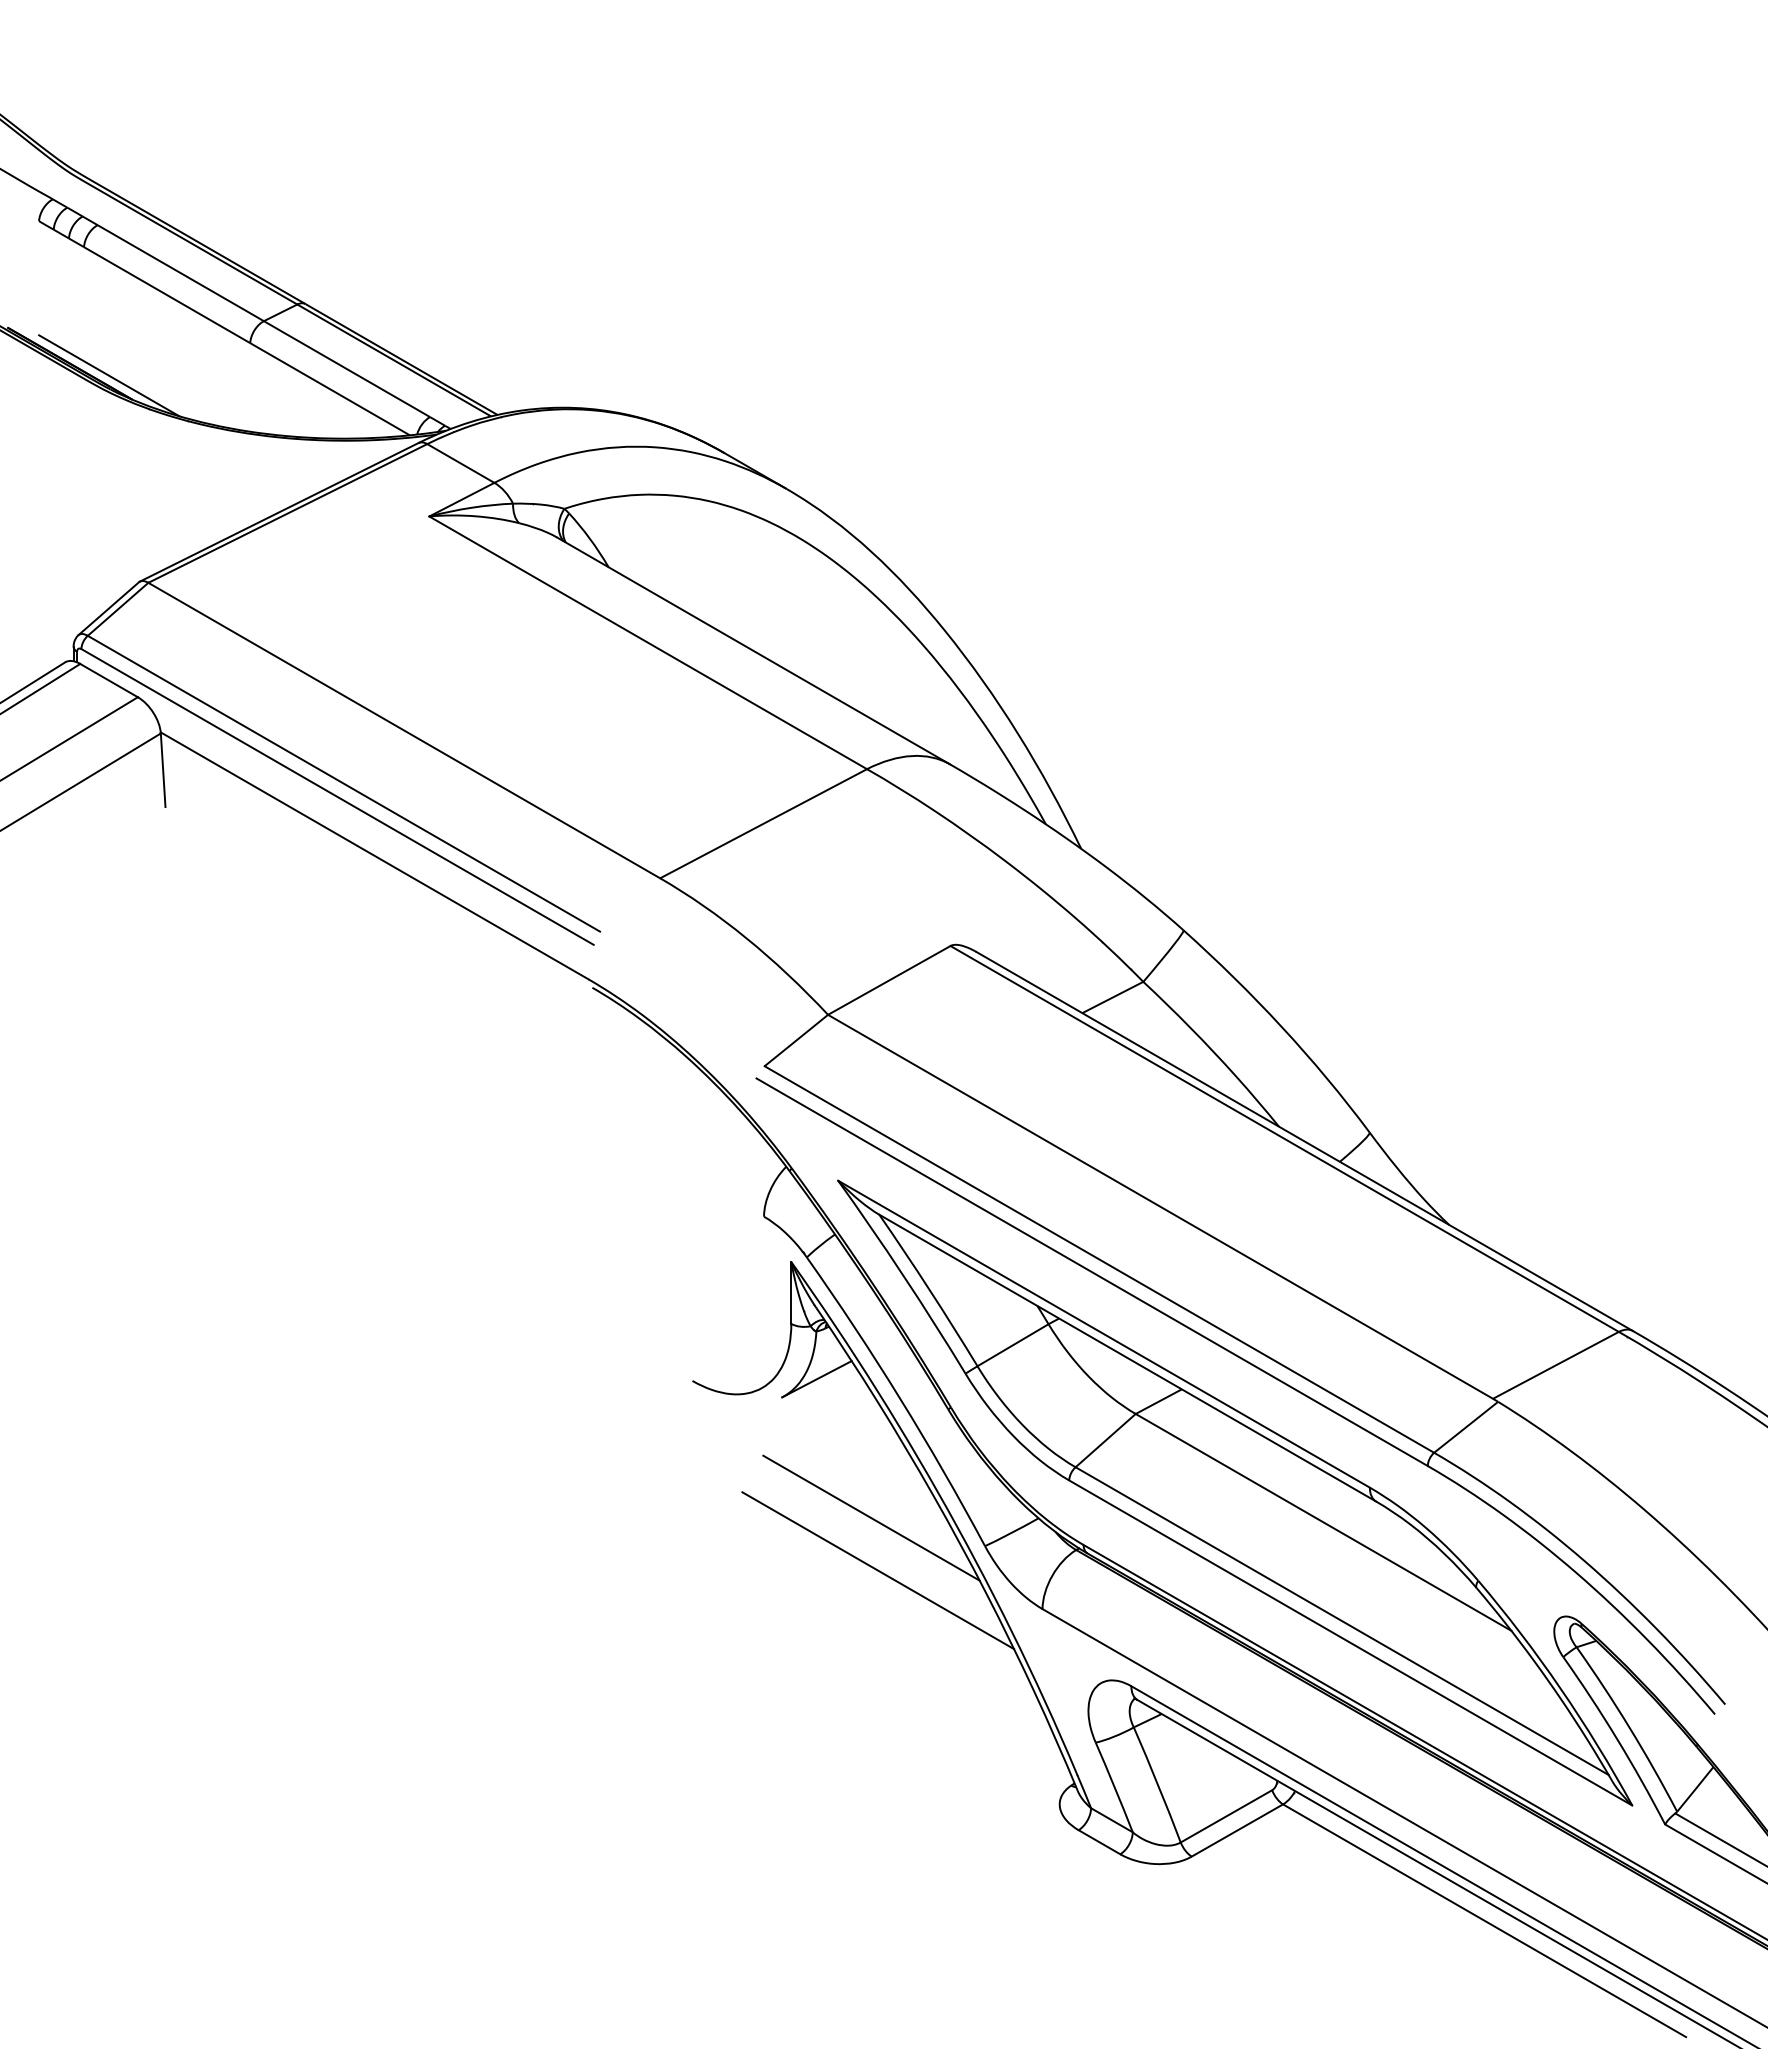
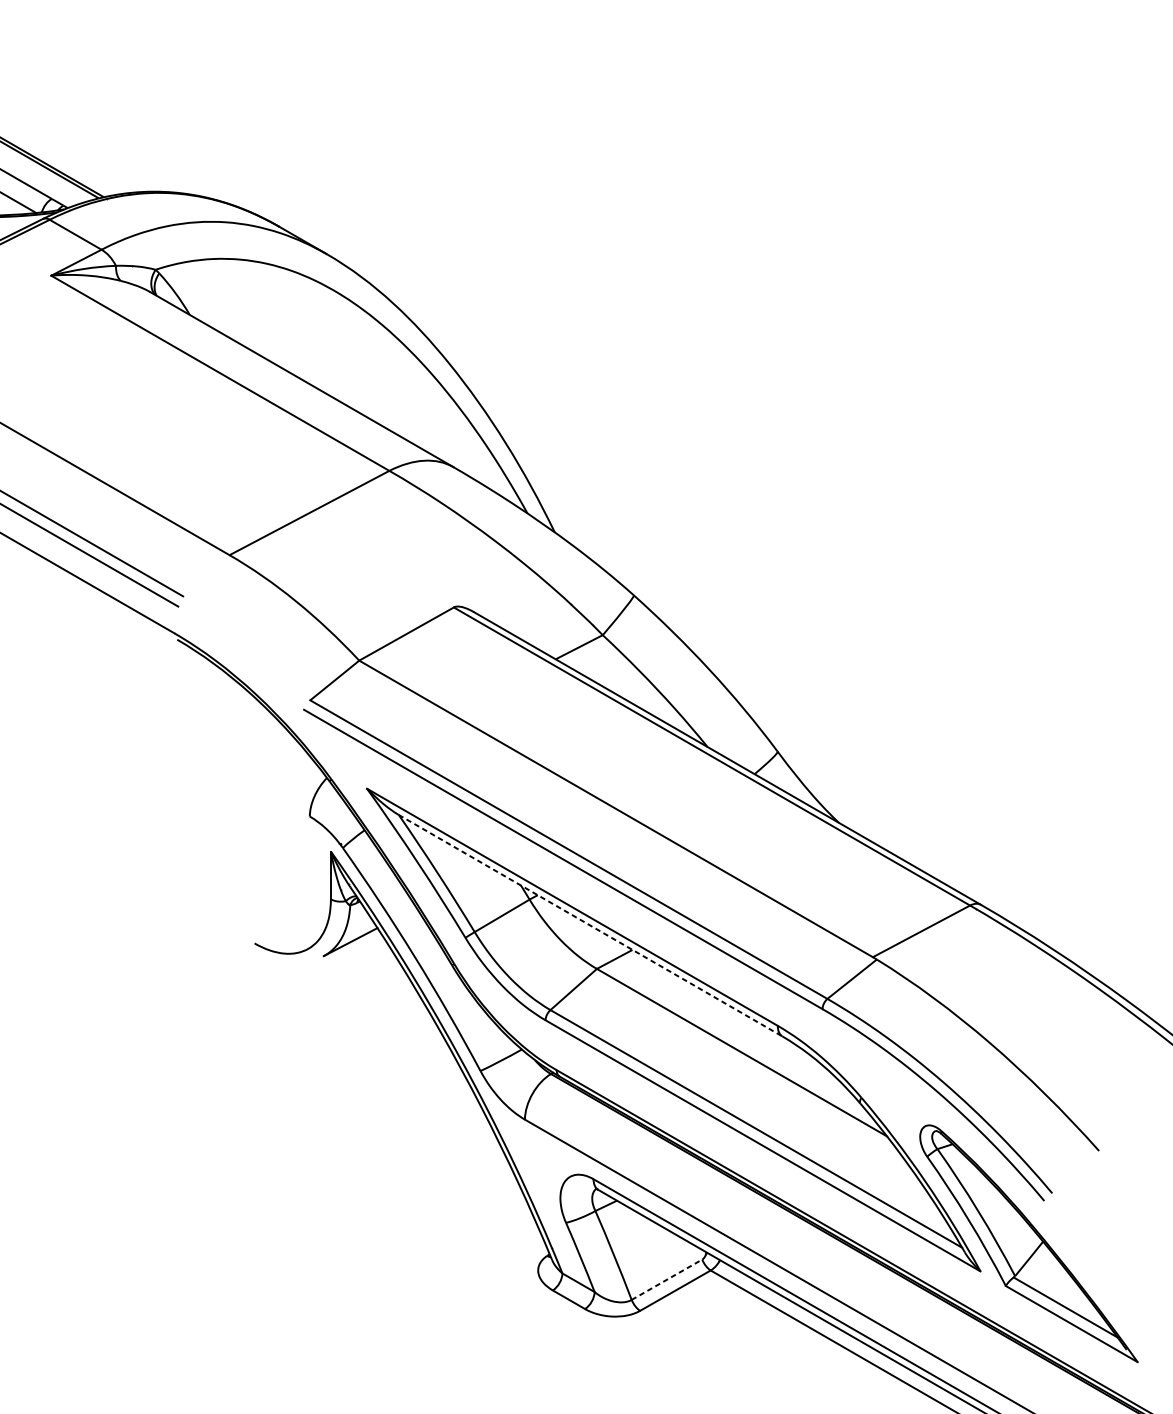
line: (1127, 1358) -> (590, 926), solid -> dashed
line: (871, 1517) -> (392, 1048), removed
line: (878, 1570) -> (398, 1089), removed
line: (1226, 1816) -> (667, 1279), solid -> dashed

